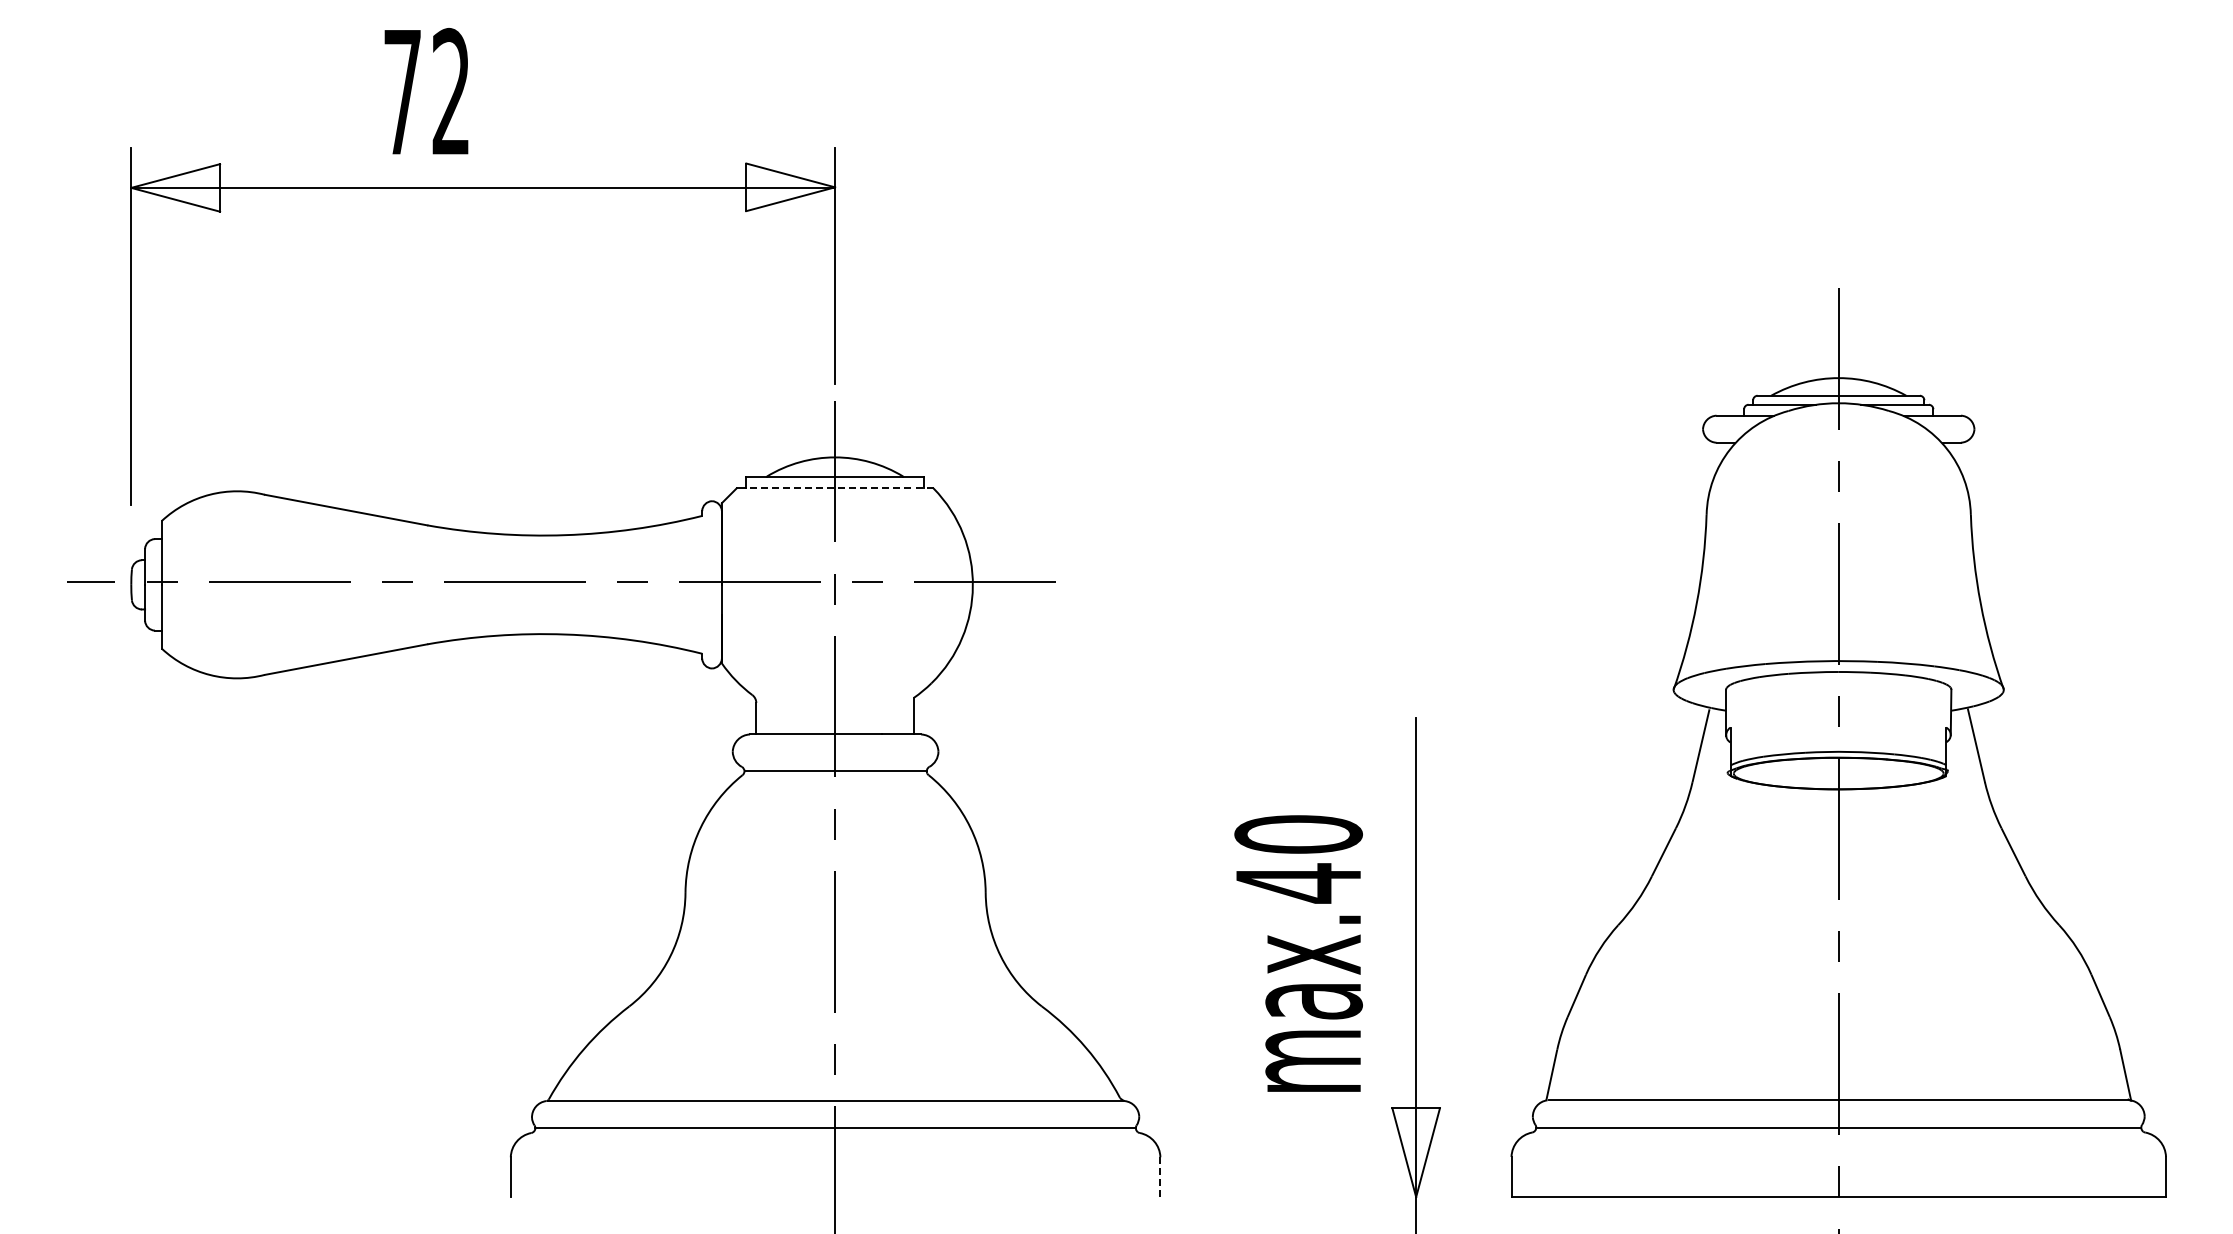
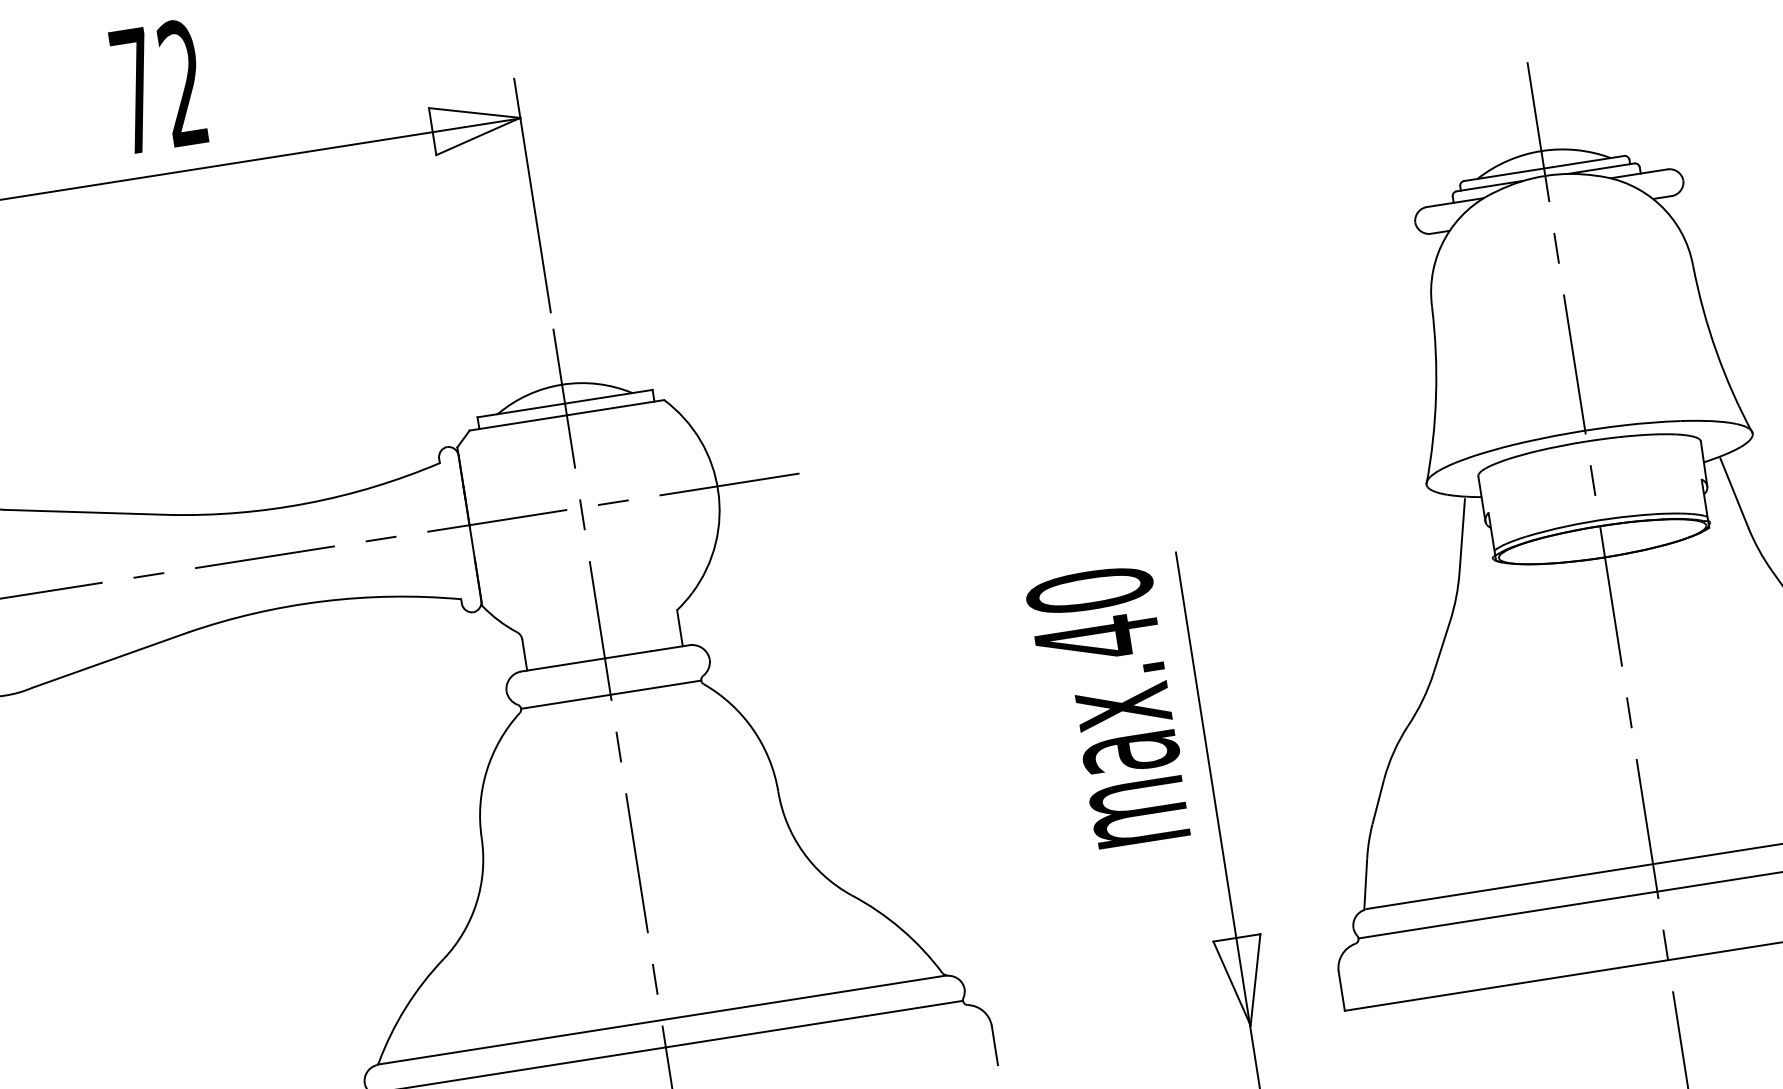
text: (426, 91) -> (158, 86), moved
line: (840, 488) -> (572, 414), dashed -> solid
text: (1298, 953) -> (1108, 708), moved
line: (1160, 1177) -> (995, 1045), dashed -> solid

